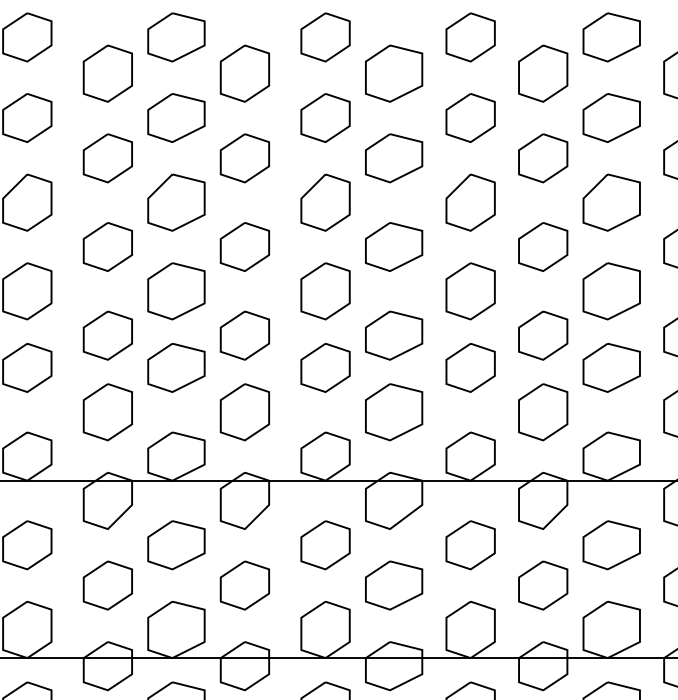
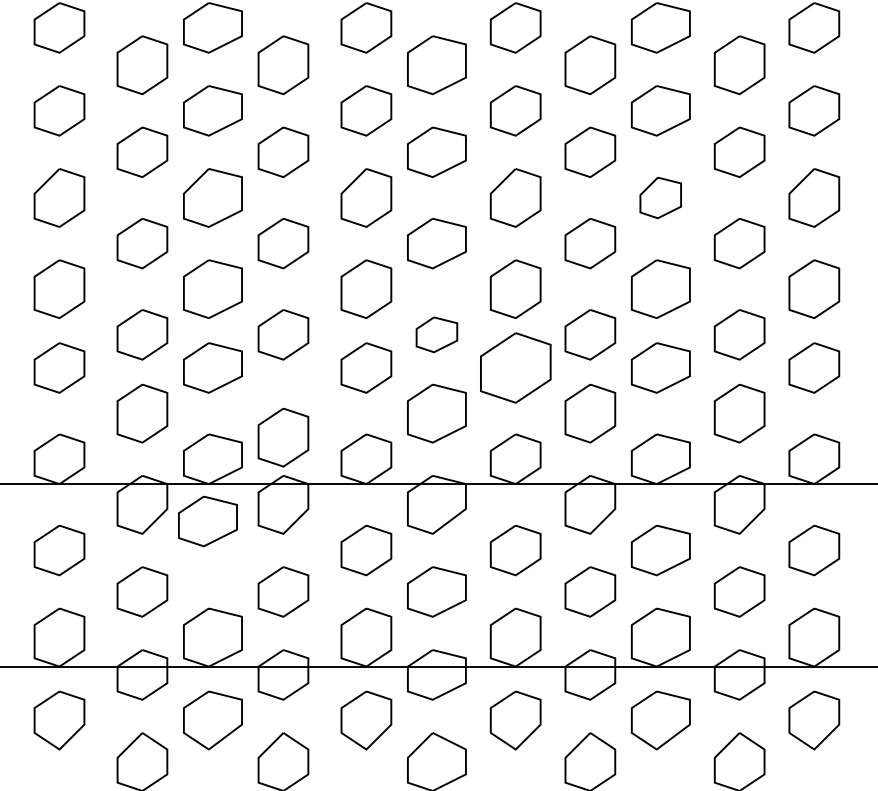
part: (611, 202) -> (660, 197), size x0.7
part: (393, 335) -> (436, 334), size x0.7
part: (470, 367) -> (515, 367), size x1.4
part: (244, 412) -> (283, 437), moved
part: (175, 545) -> (207, 521), moved

